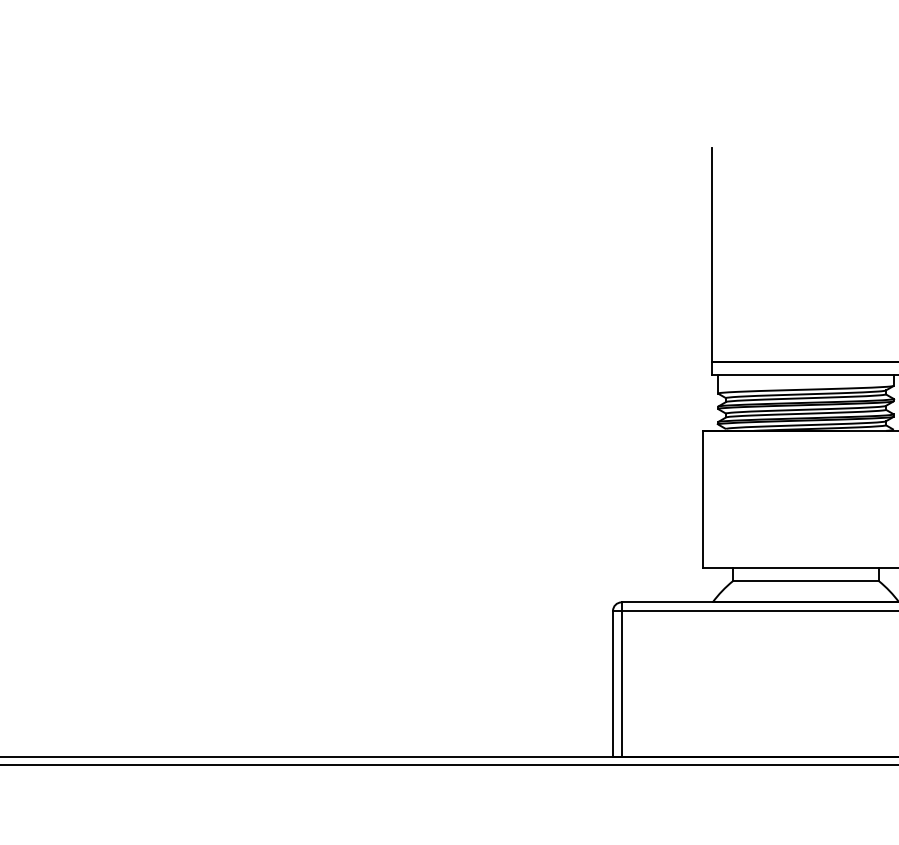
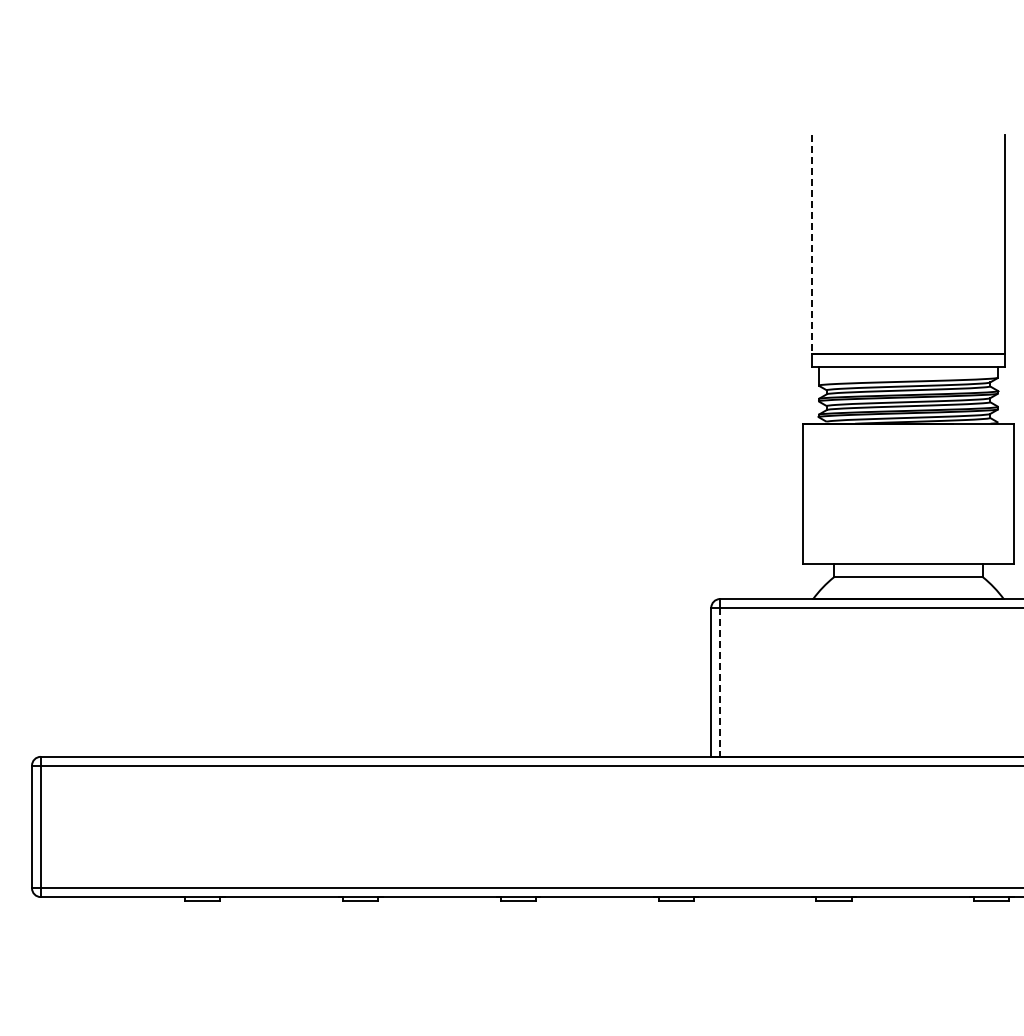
line: (712, 255) -> (812, 244), solid -> dashed
line: (622, 684) -> (720, 682), solid -> dashed

